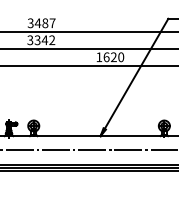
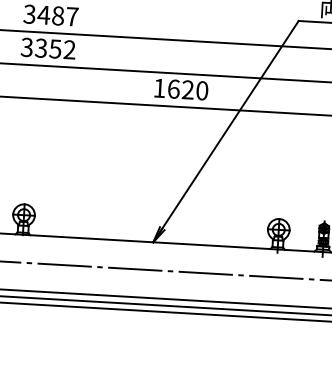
text: (44, 40) -> (54, 49), 3342 -> 3352

